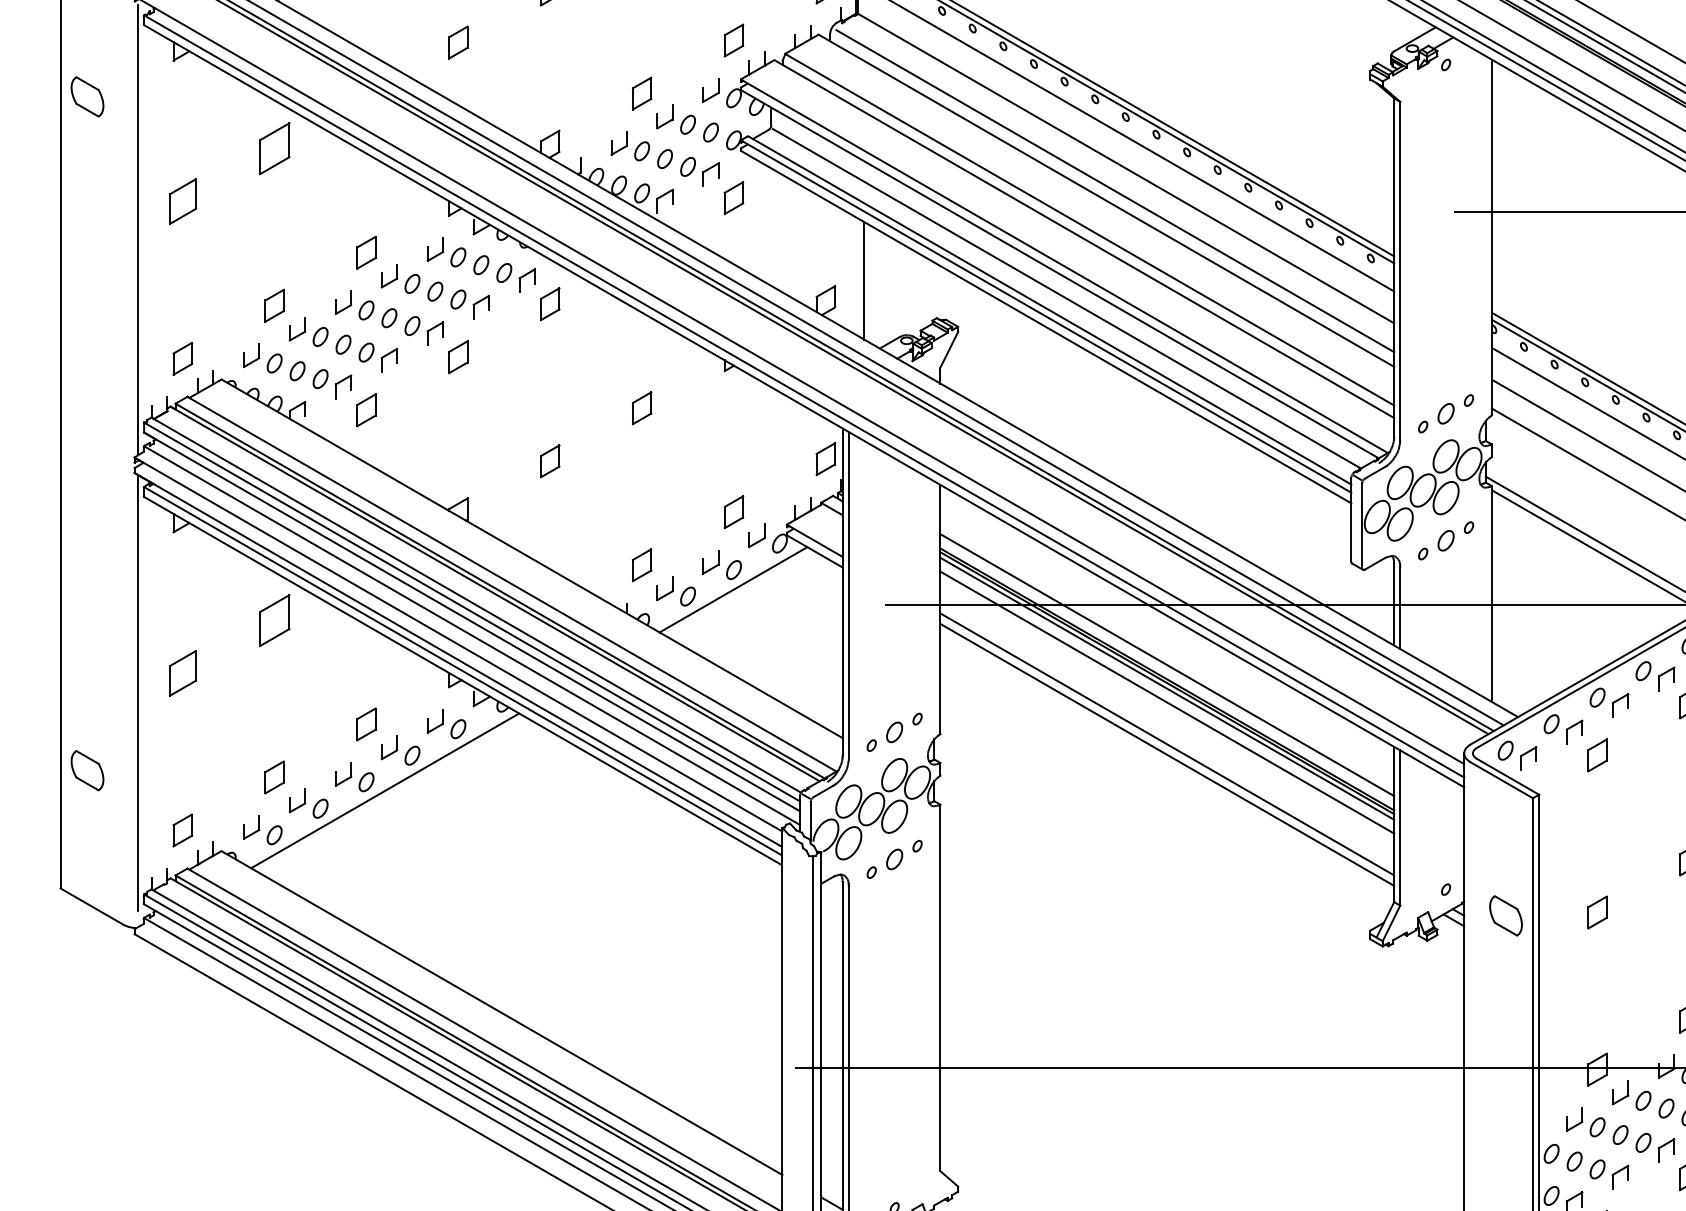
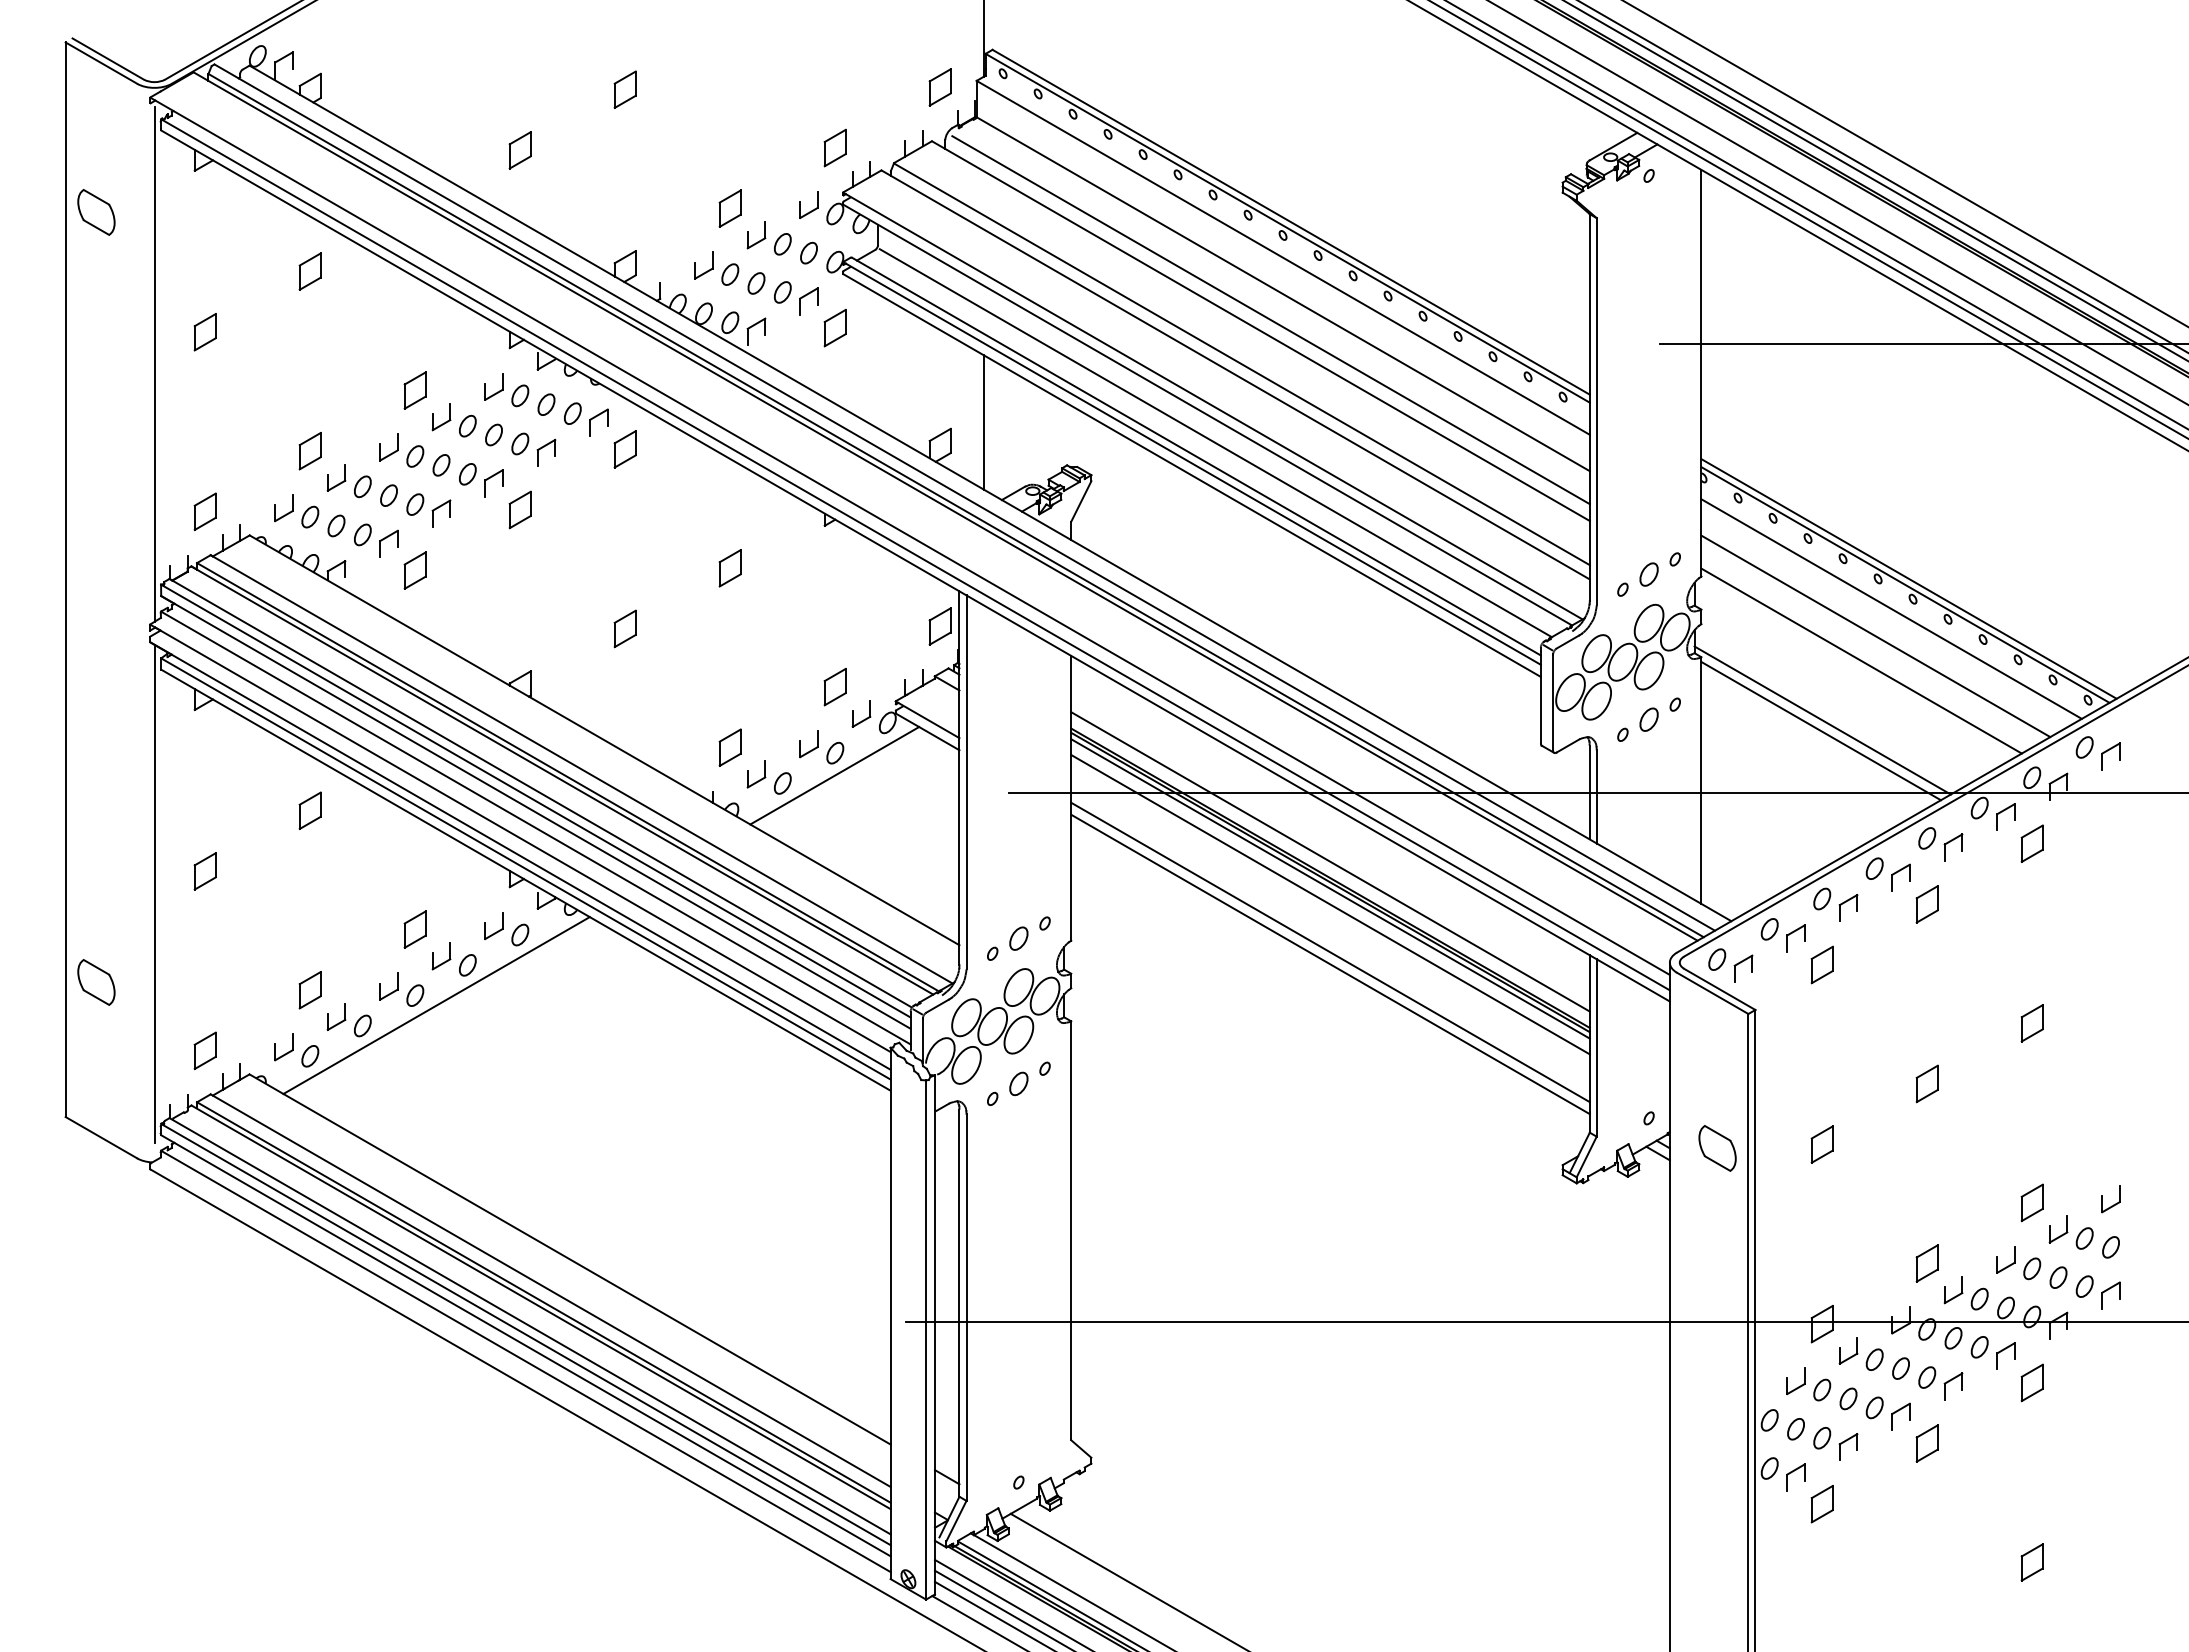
part: (273, 148) -> (309, 271), size x0.62
part: (182, 201) -> (204, 332), size x0.71
part: (273, 620) -> (309, 810), size x0.62
part: (182, 673) -> (204, 871), size x0.71

